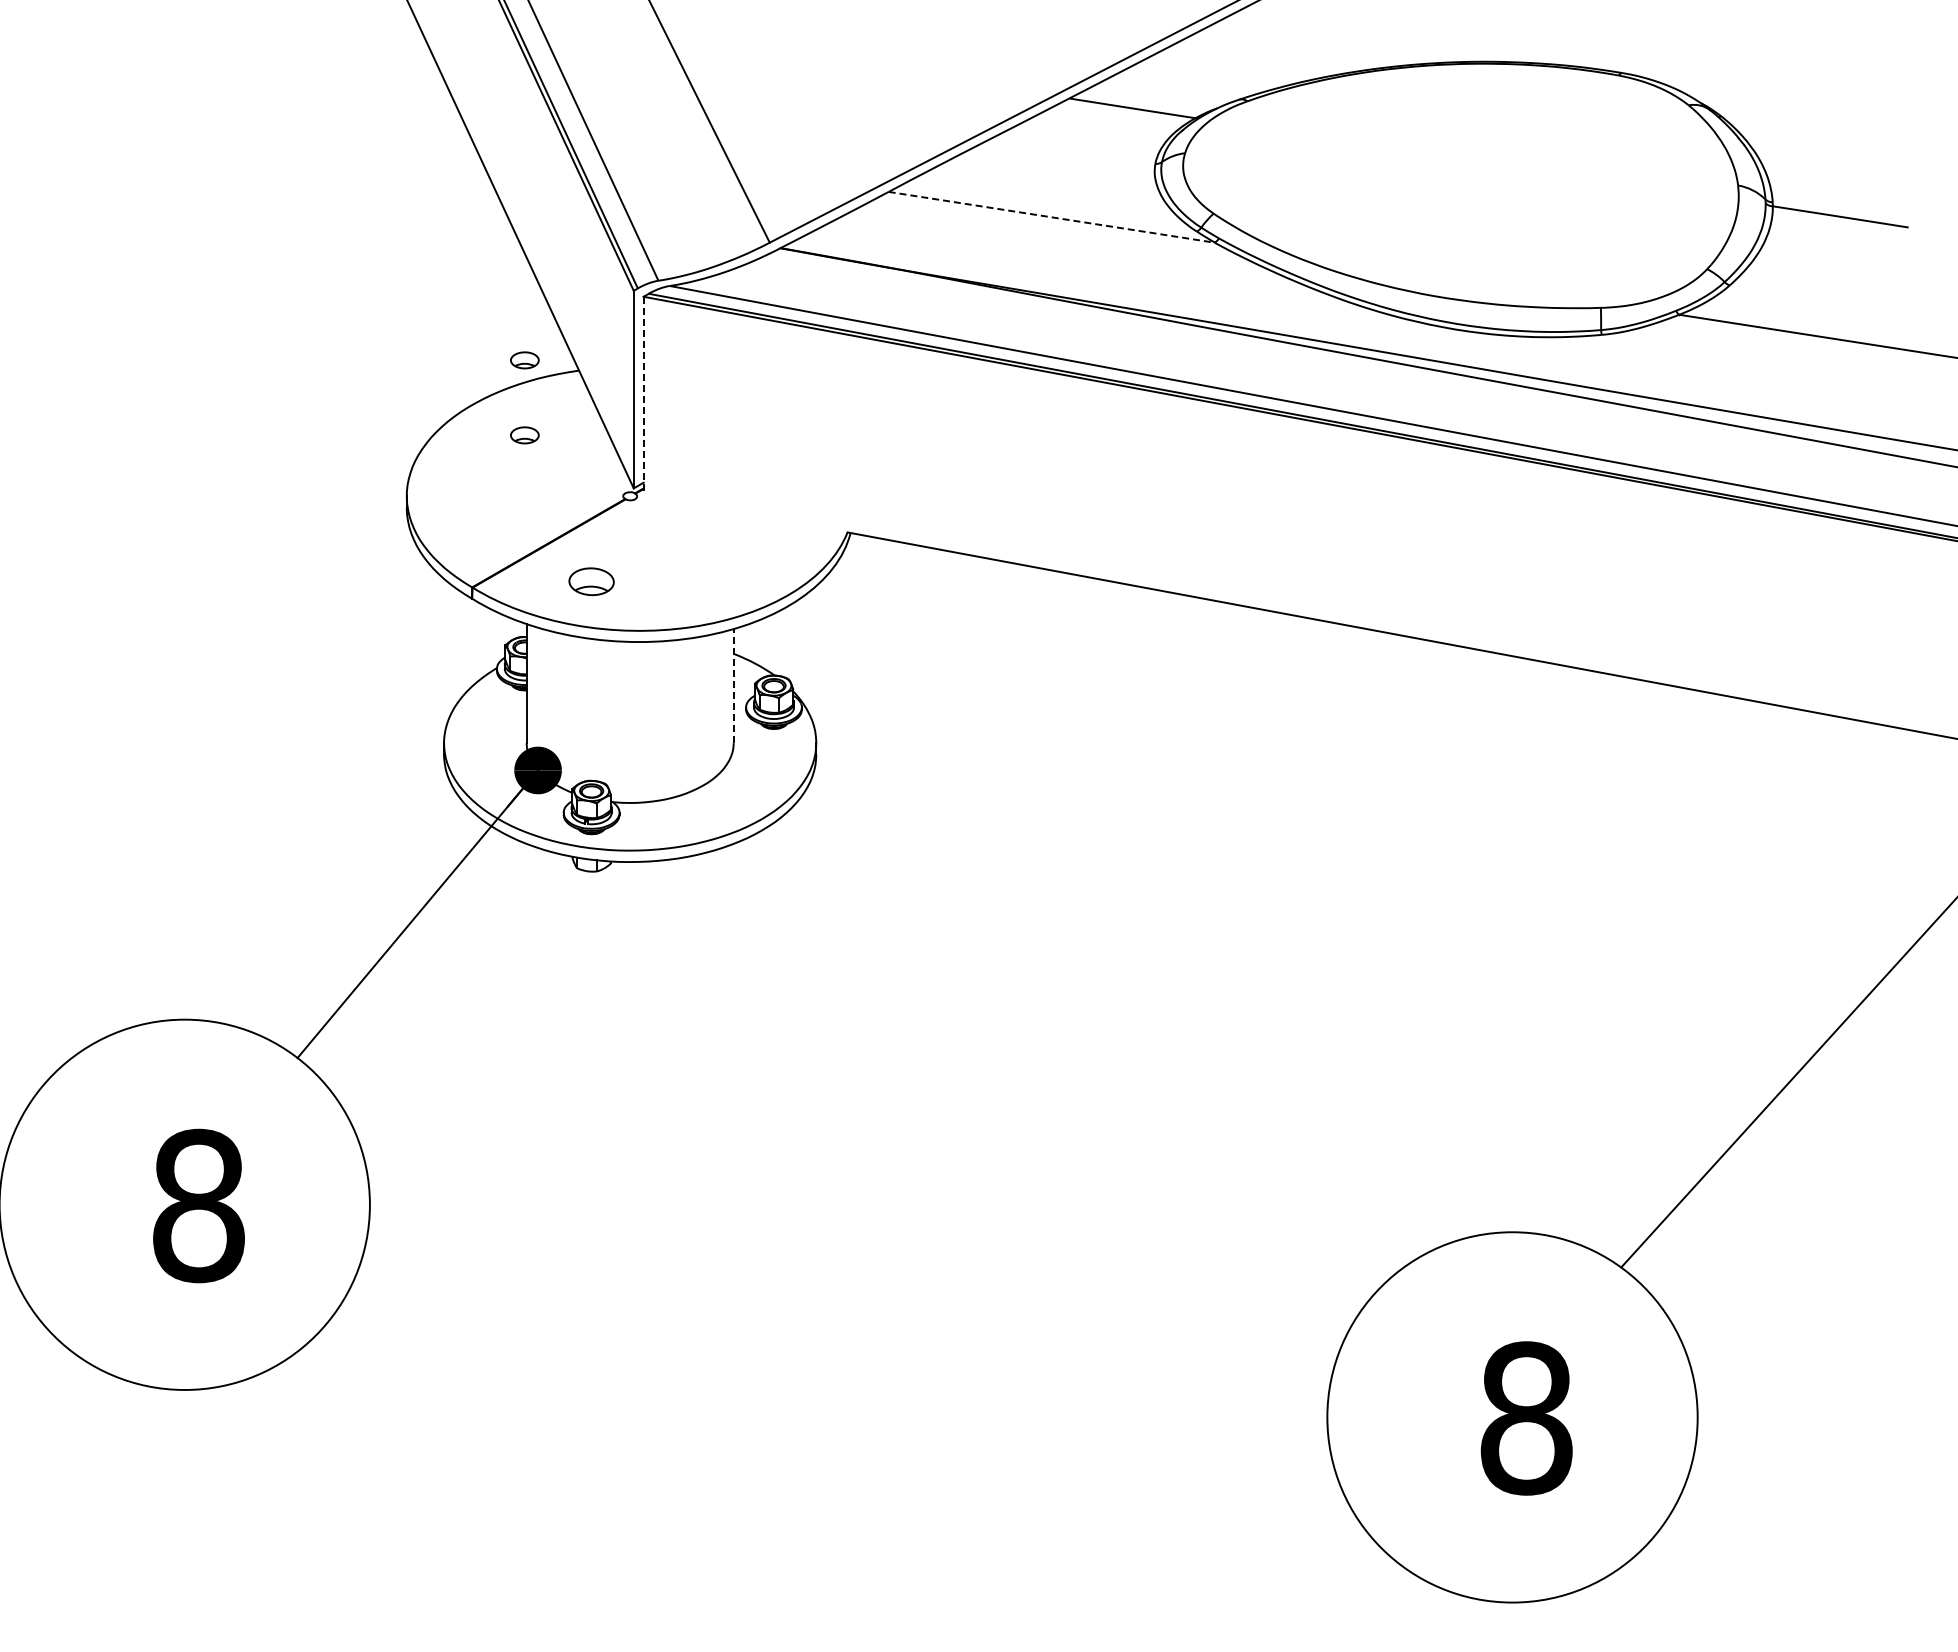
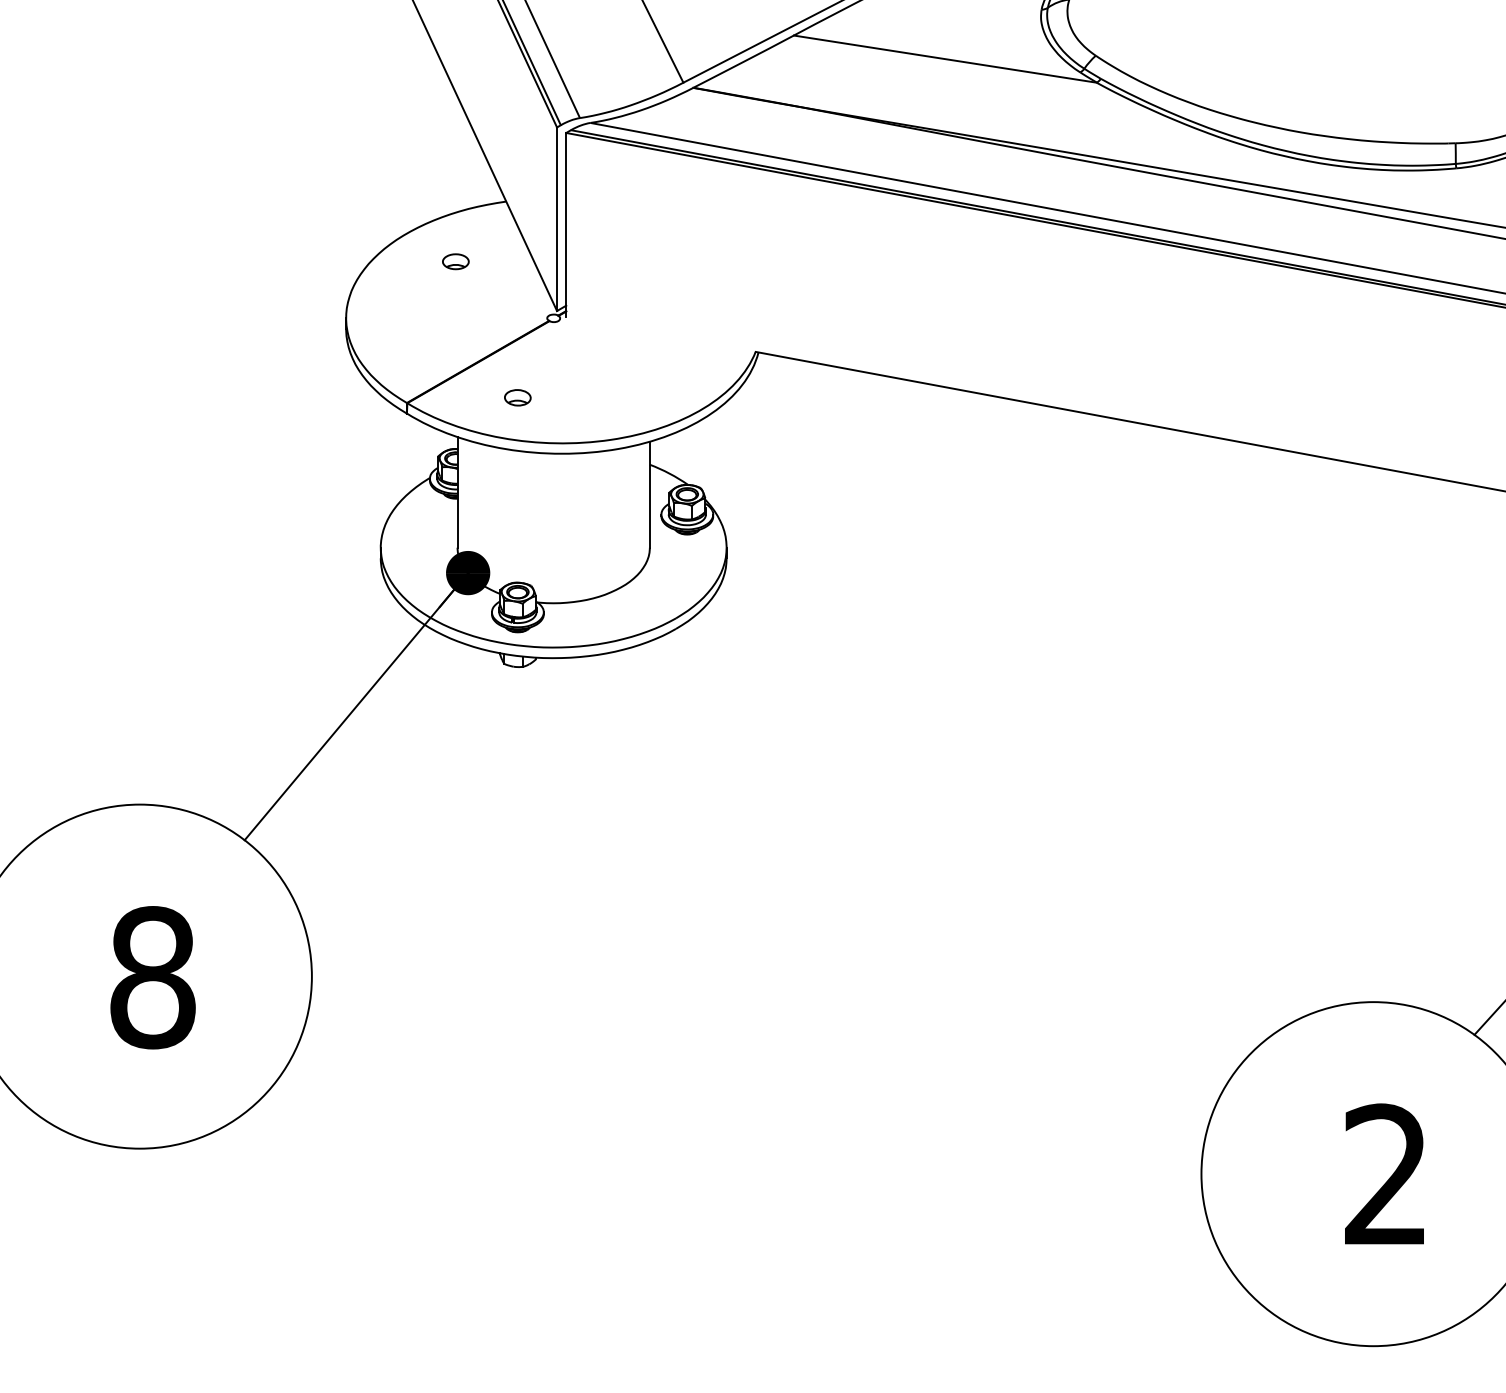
line: (1051, 217) -> (945, 59), dashed -> solid
part: (524, 360) -> (455, 192), removed
line: (643, 395) -> (566, 224), dashed -> solid
part: (591, 581) -> (517, 397), size x0.62
line: (733, 685) -> (649, 494), dashed -> solid
text: (1526, 1418) -> (1386, 1175), 8 -> 2

